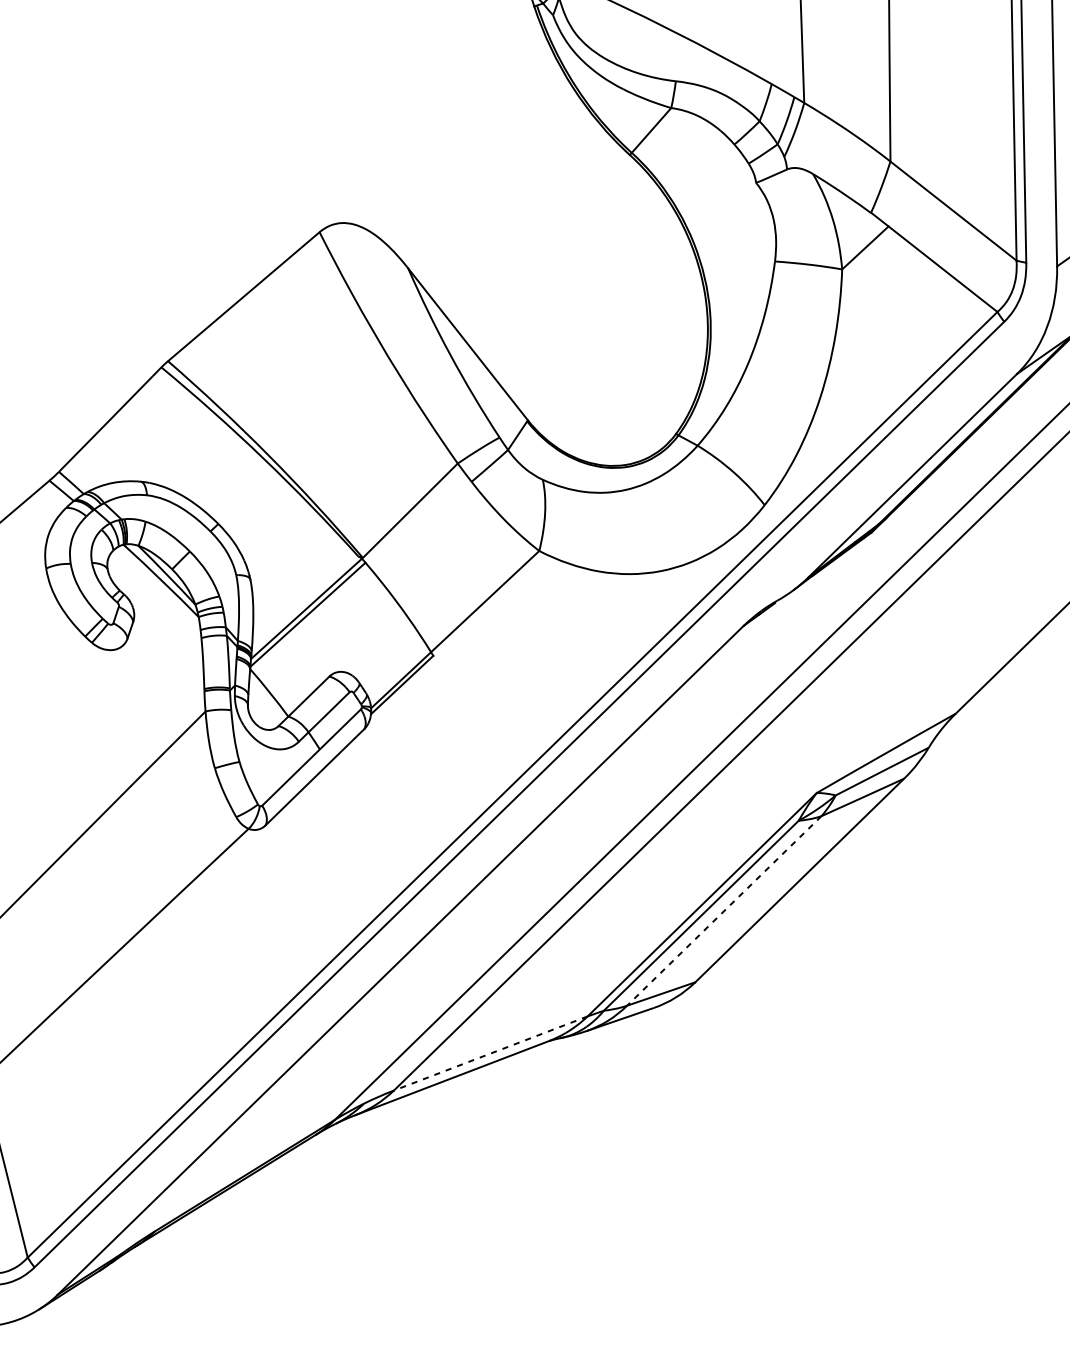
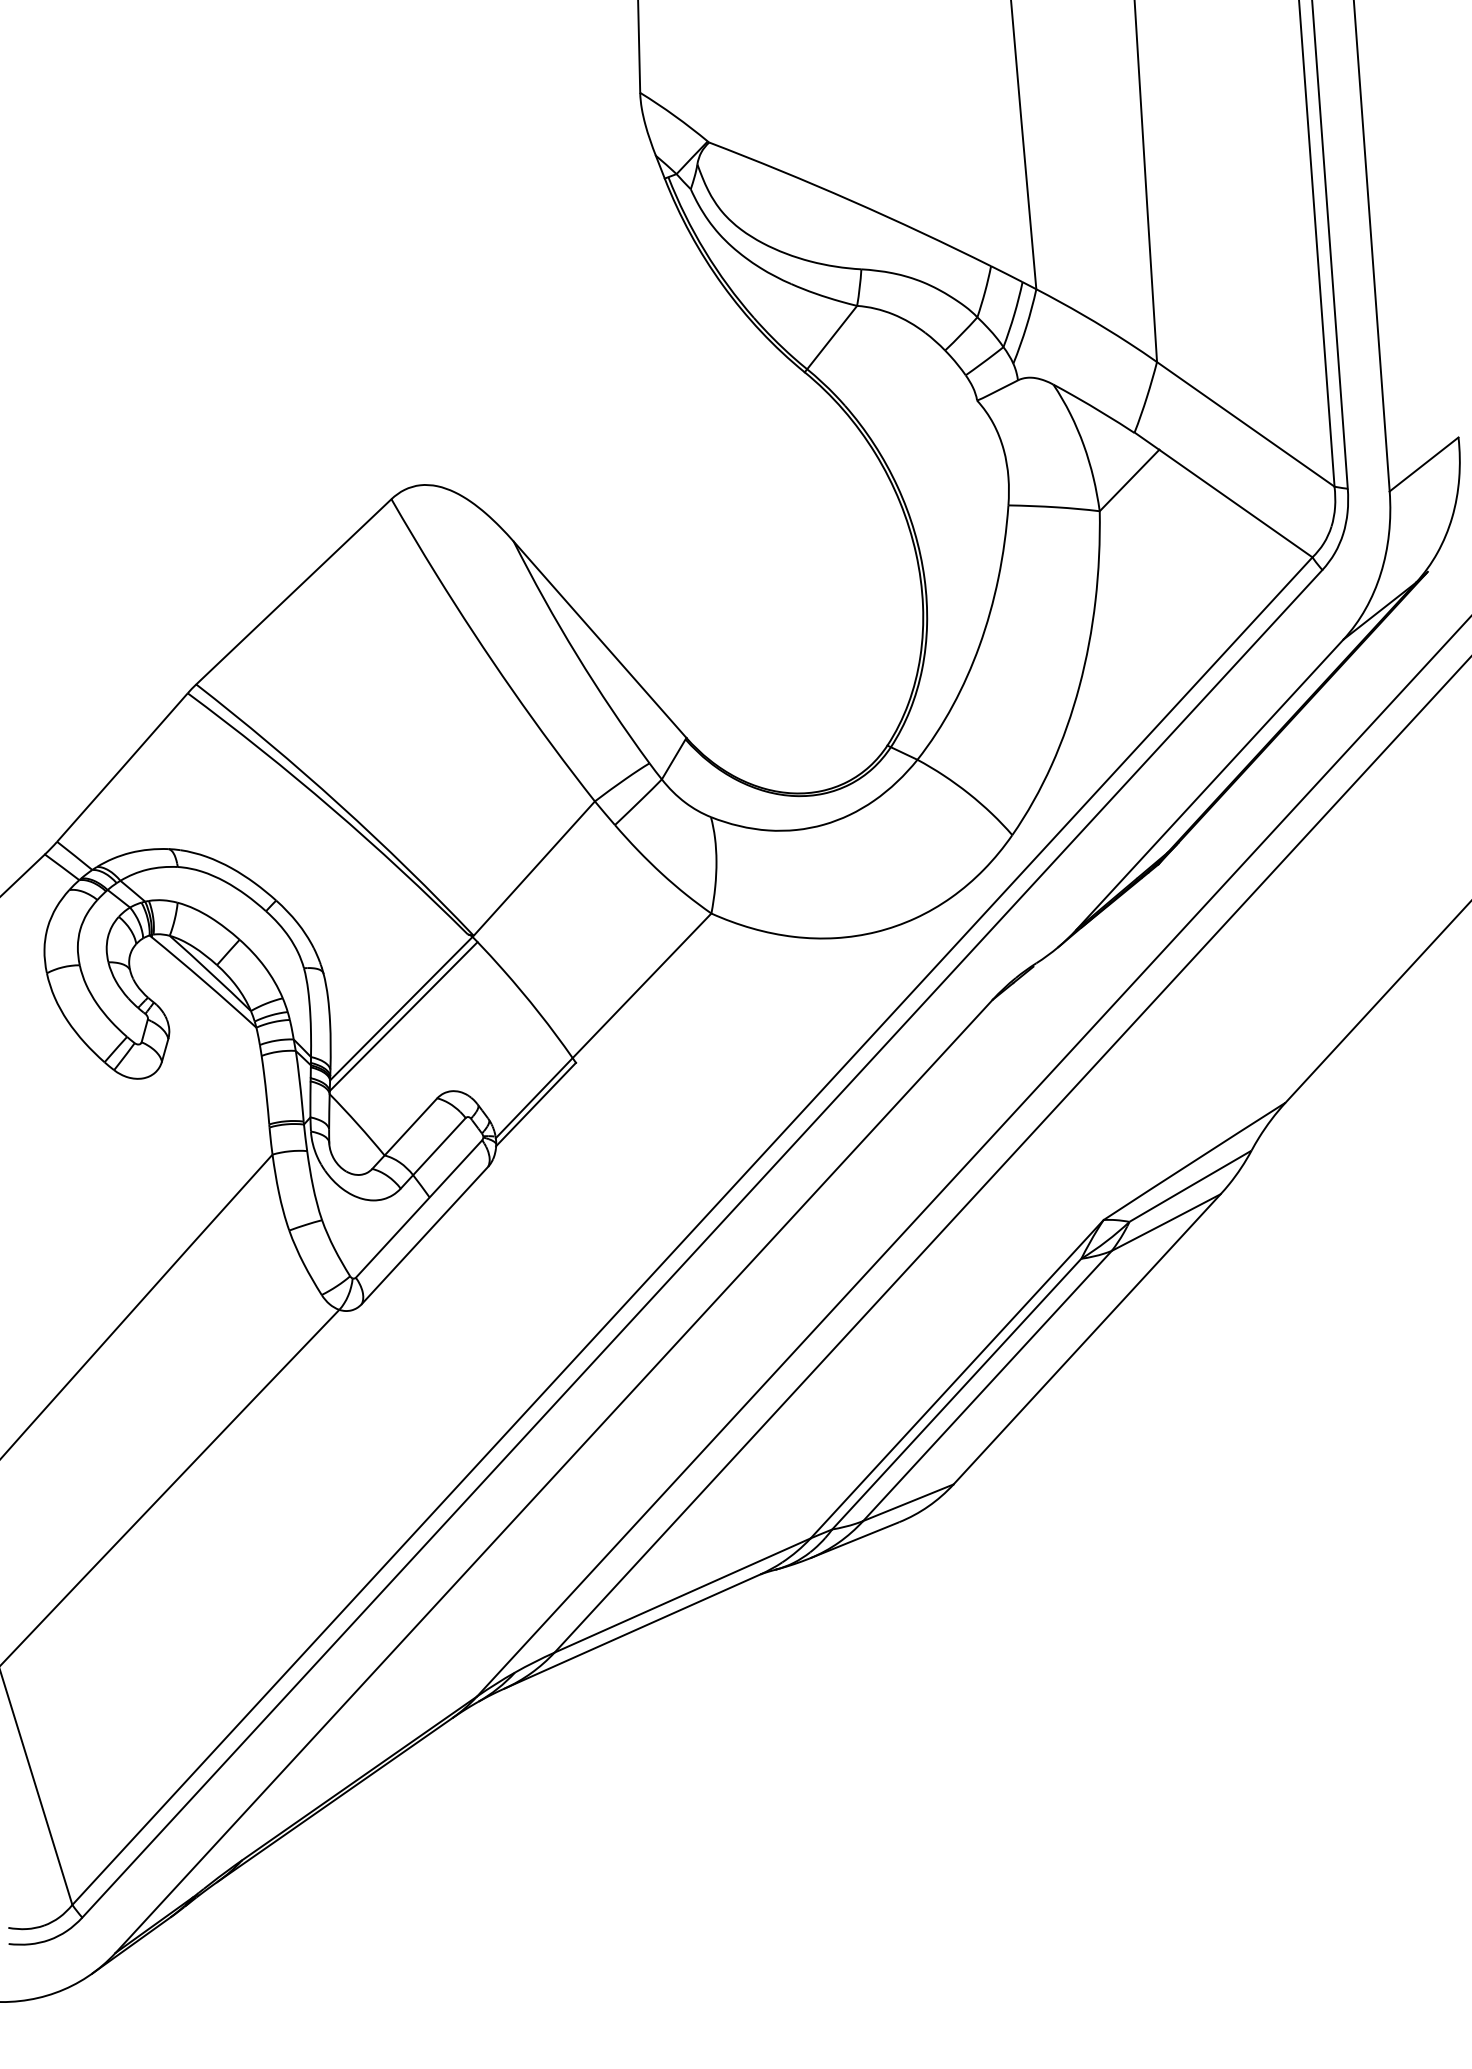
line: (724, 910) -> (987, 1385), dashed -> solid
line: (490, 1053) -> (682, 1595), dashed -> solid

